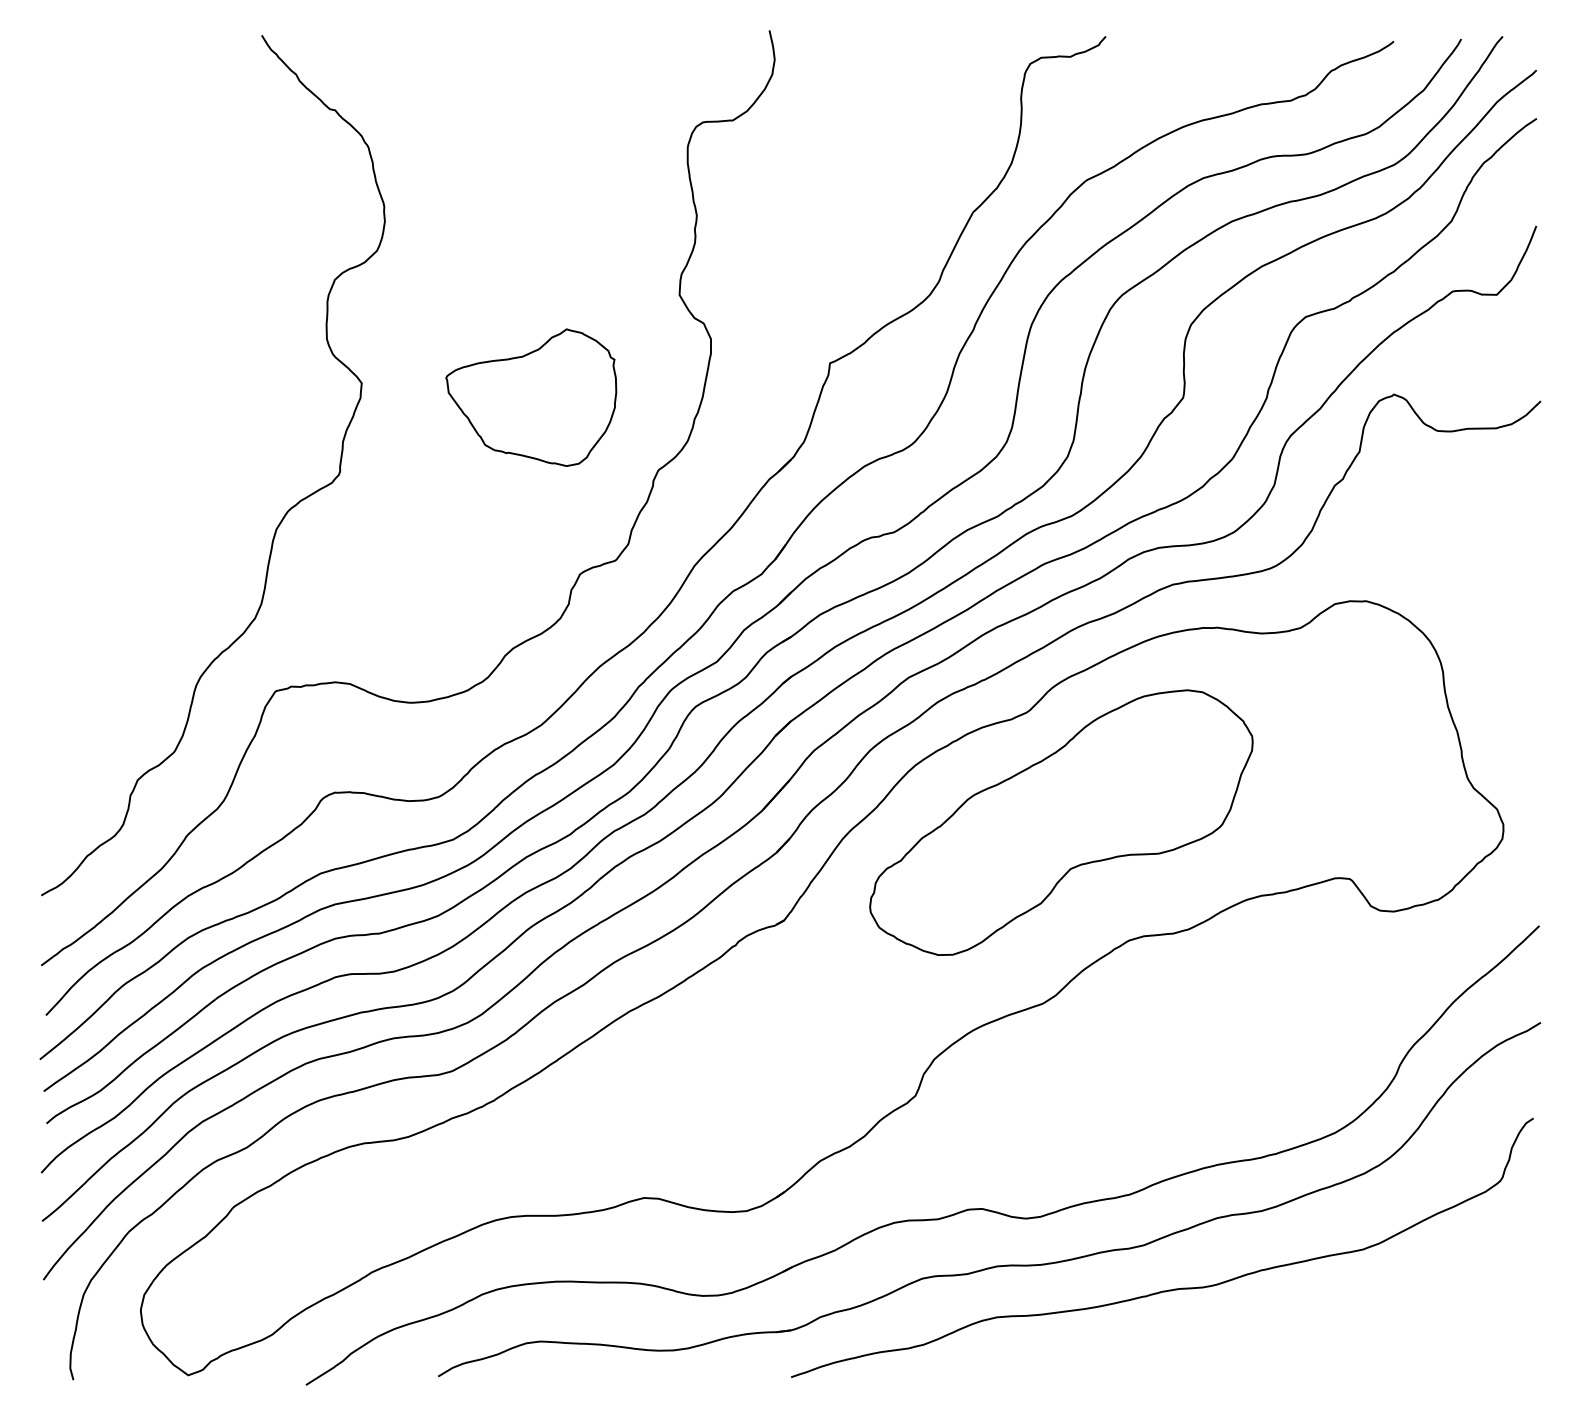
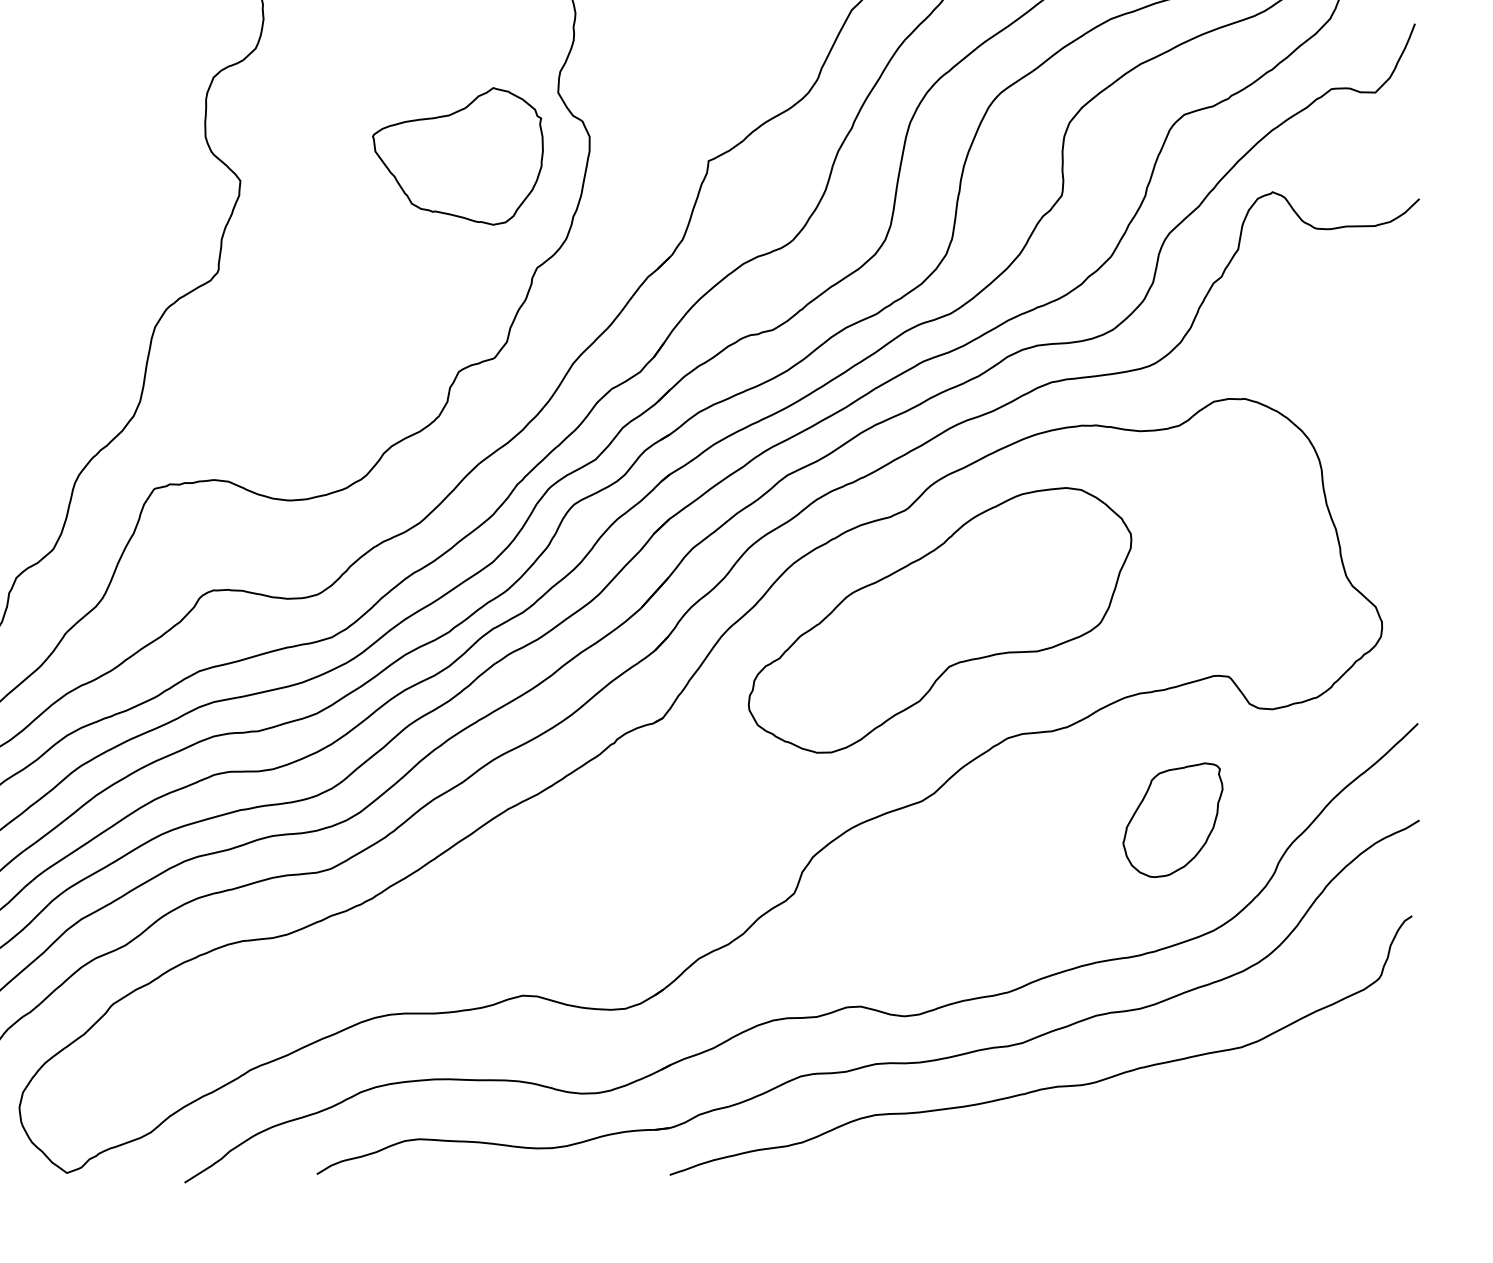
part: (531, 397) -> (458, 156), moved
part: (1293, 1022) -> (1172, 820), added

